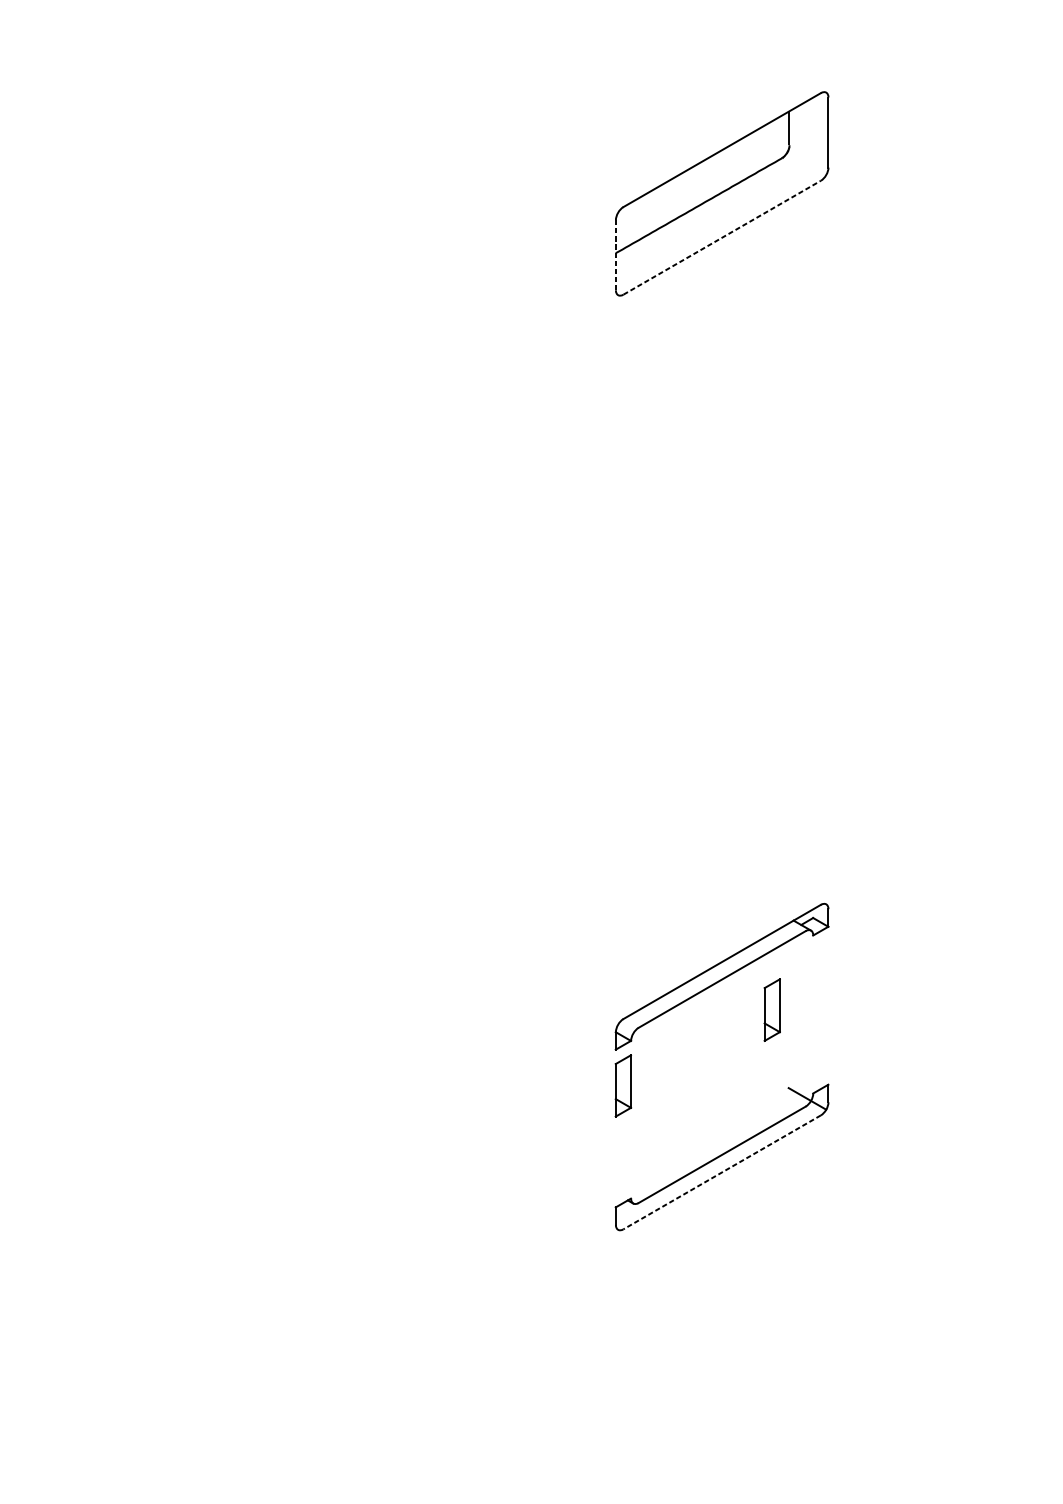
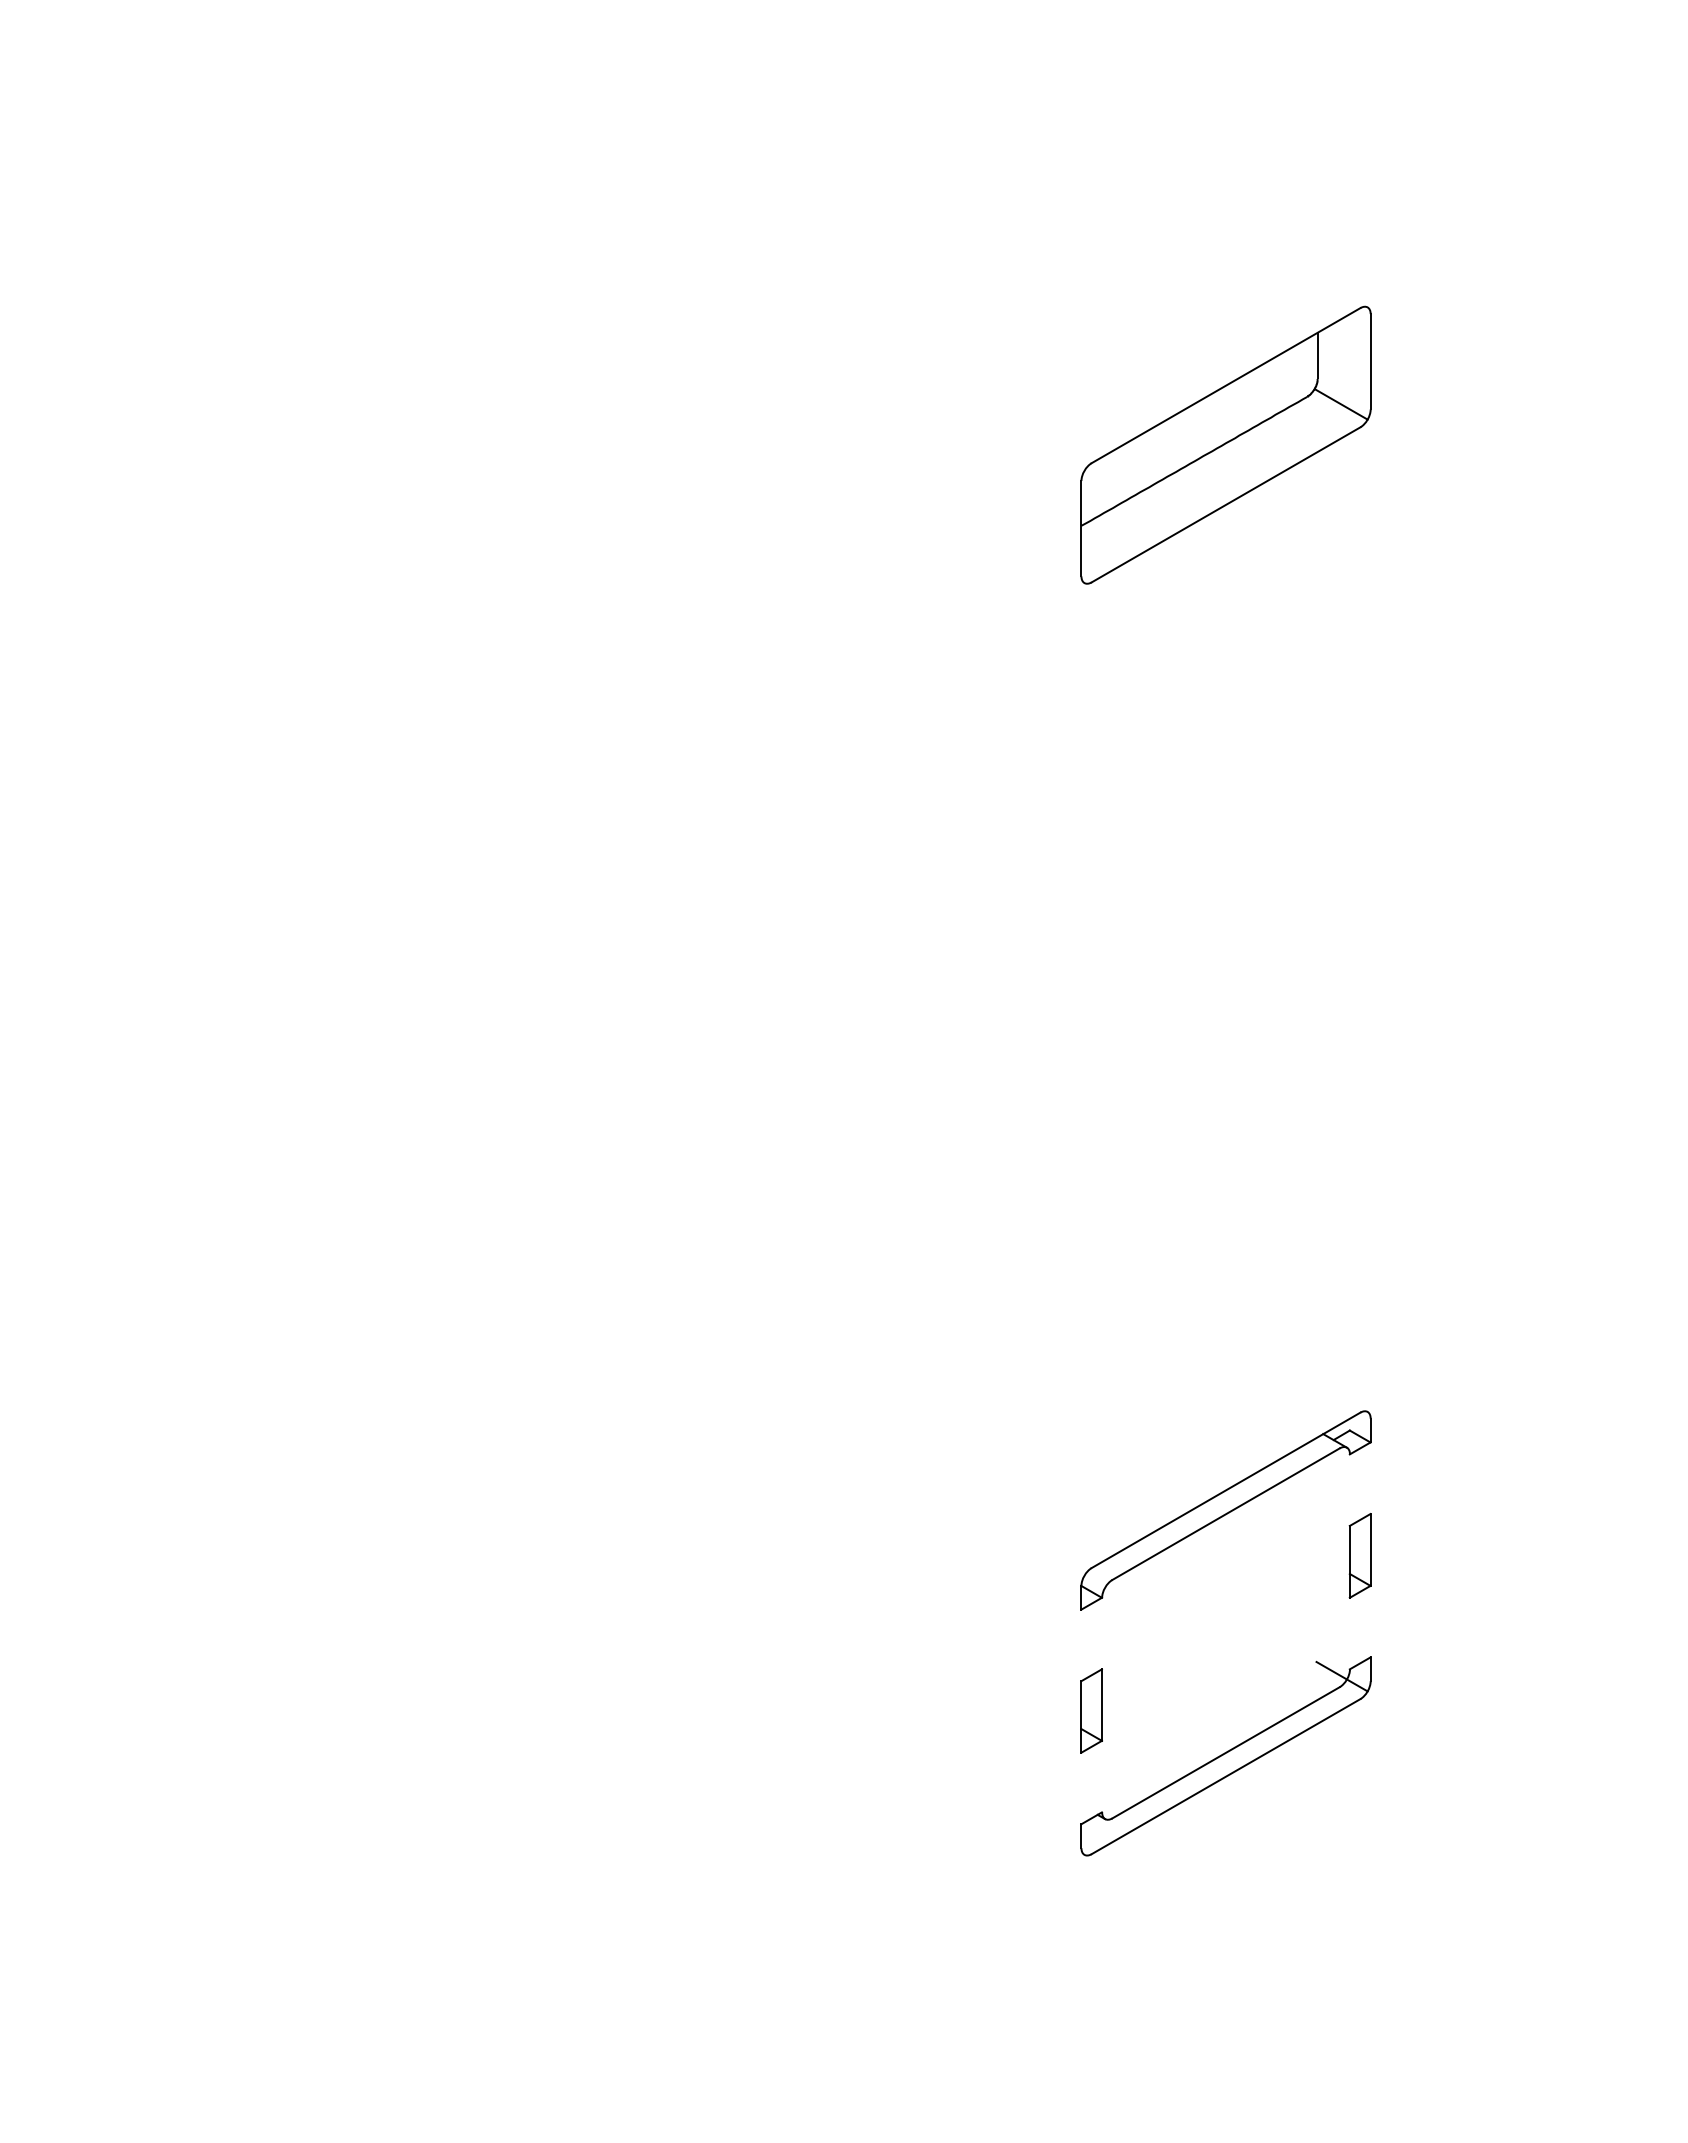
line: (806, 163) -> (1340, 404), added
line: (722, 237) -> (1226, 504), dashed -> solid
line: (615, 255) -> (1081, 528), dashed -> solid
part: (771, 1009) -> (1359, 1555), moved
part: (623, 1085) -> (1091, 1710), moved
line: (721, 1172) -> (1225, 1776), dashed -> solid

